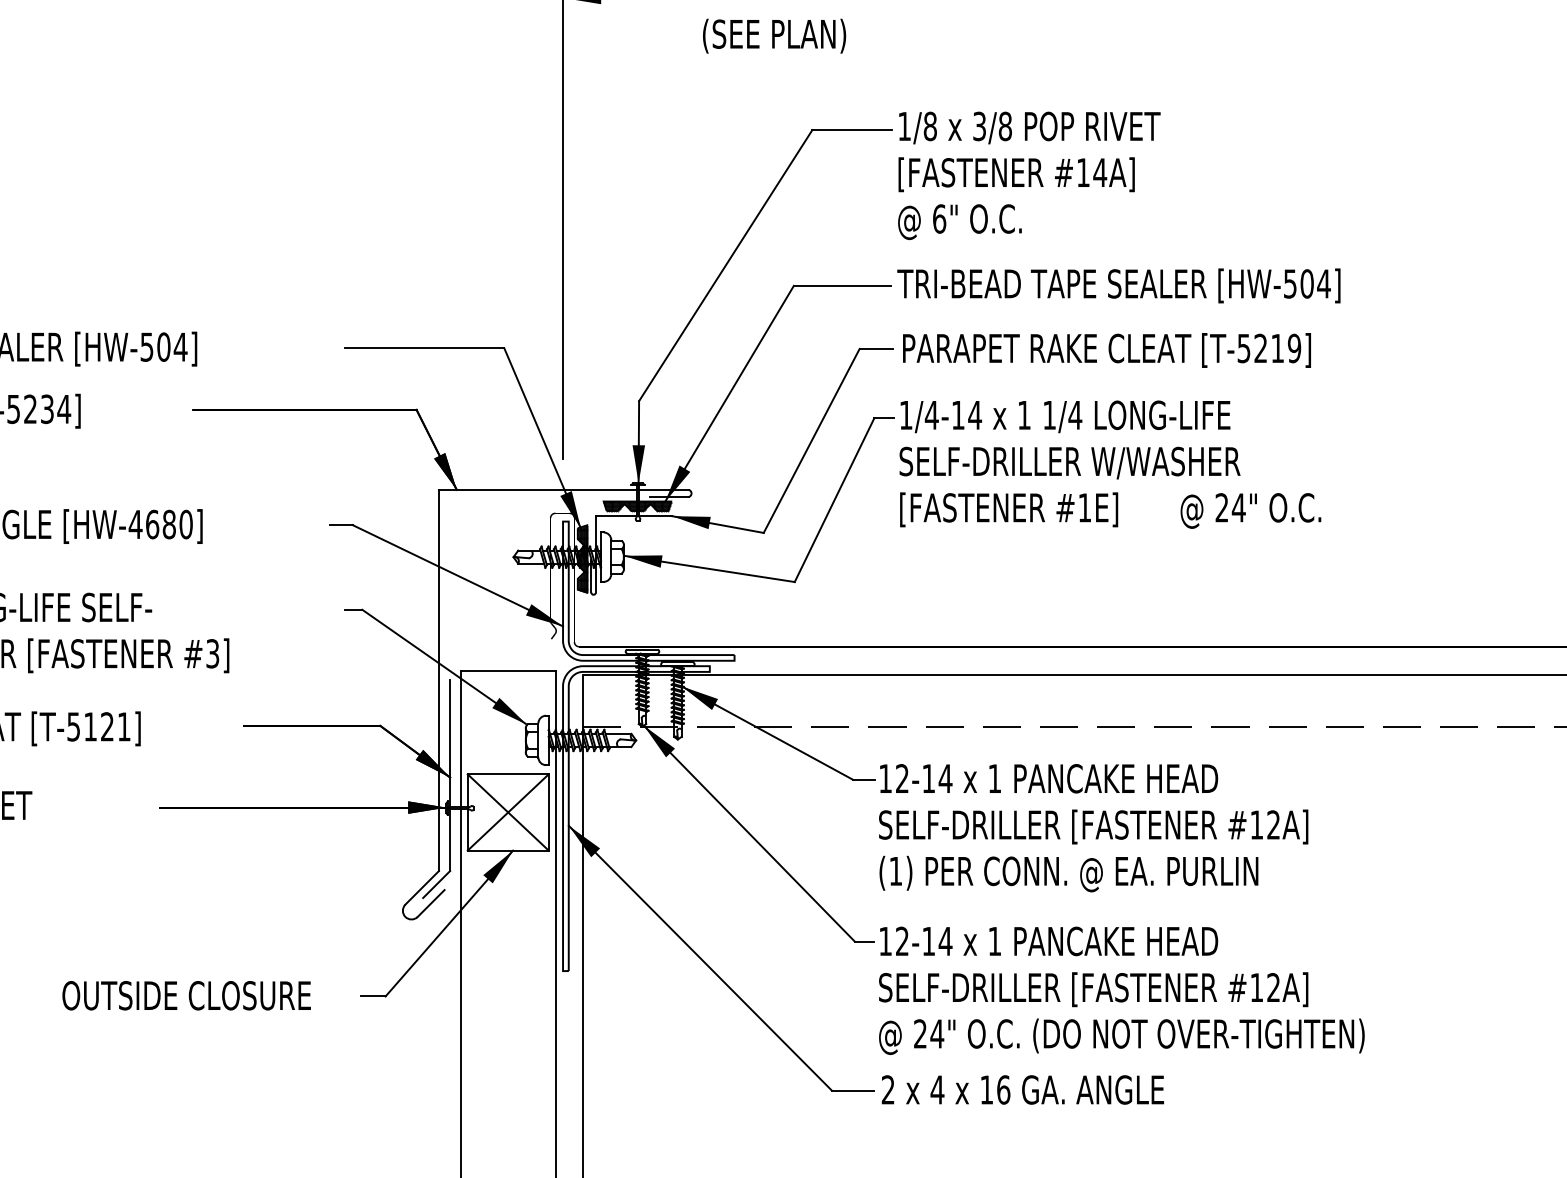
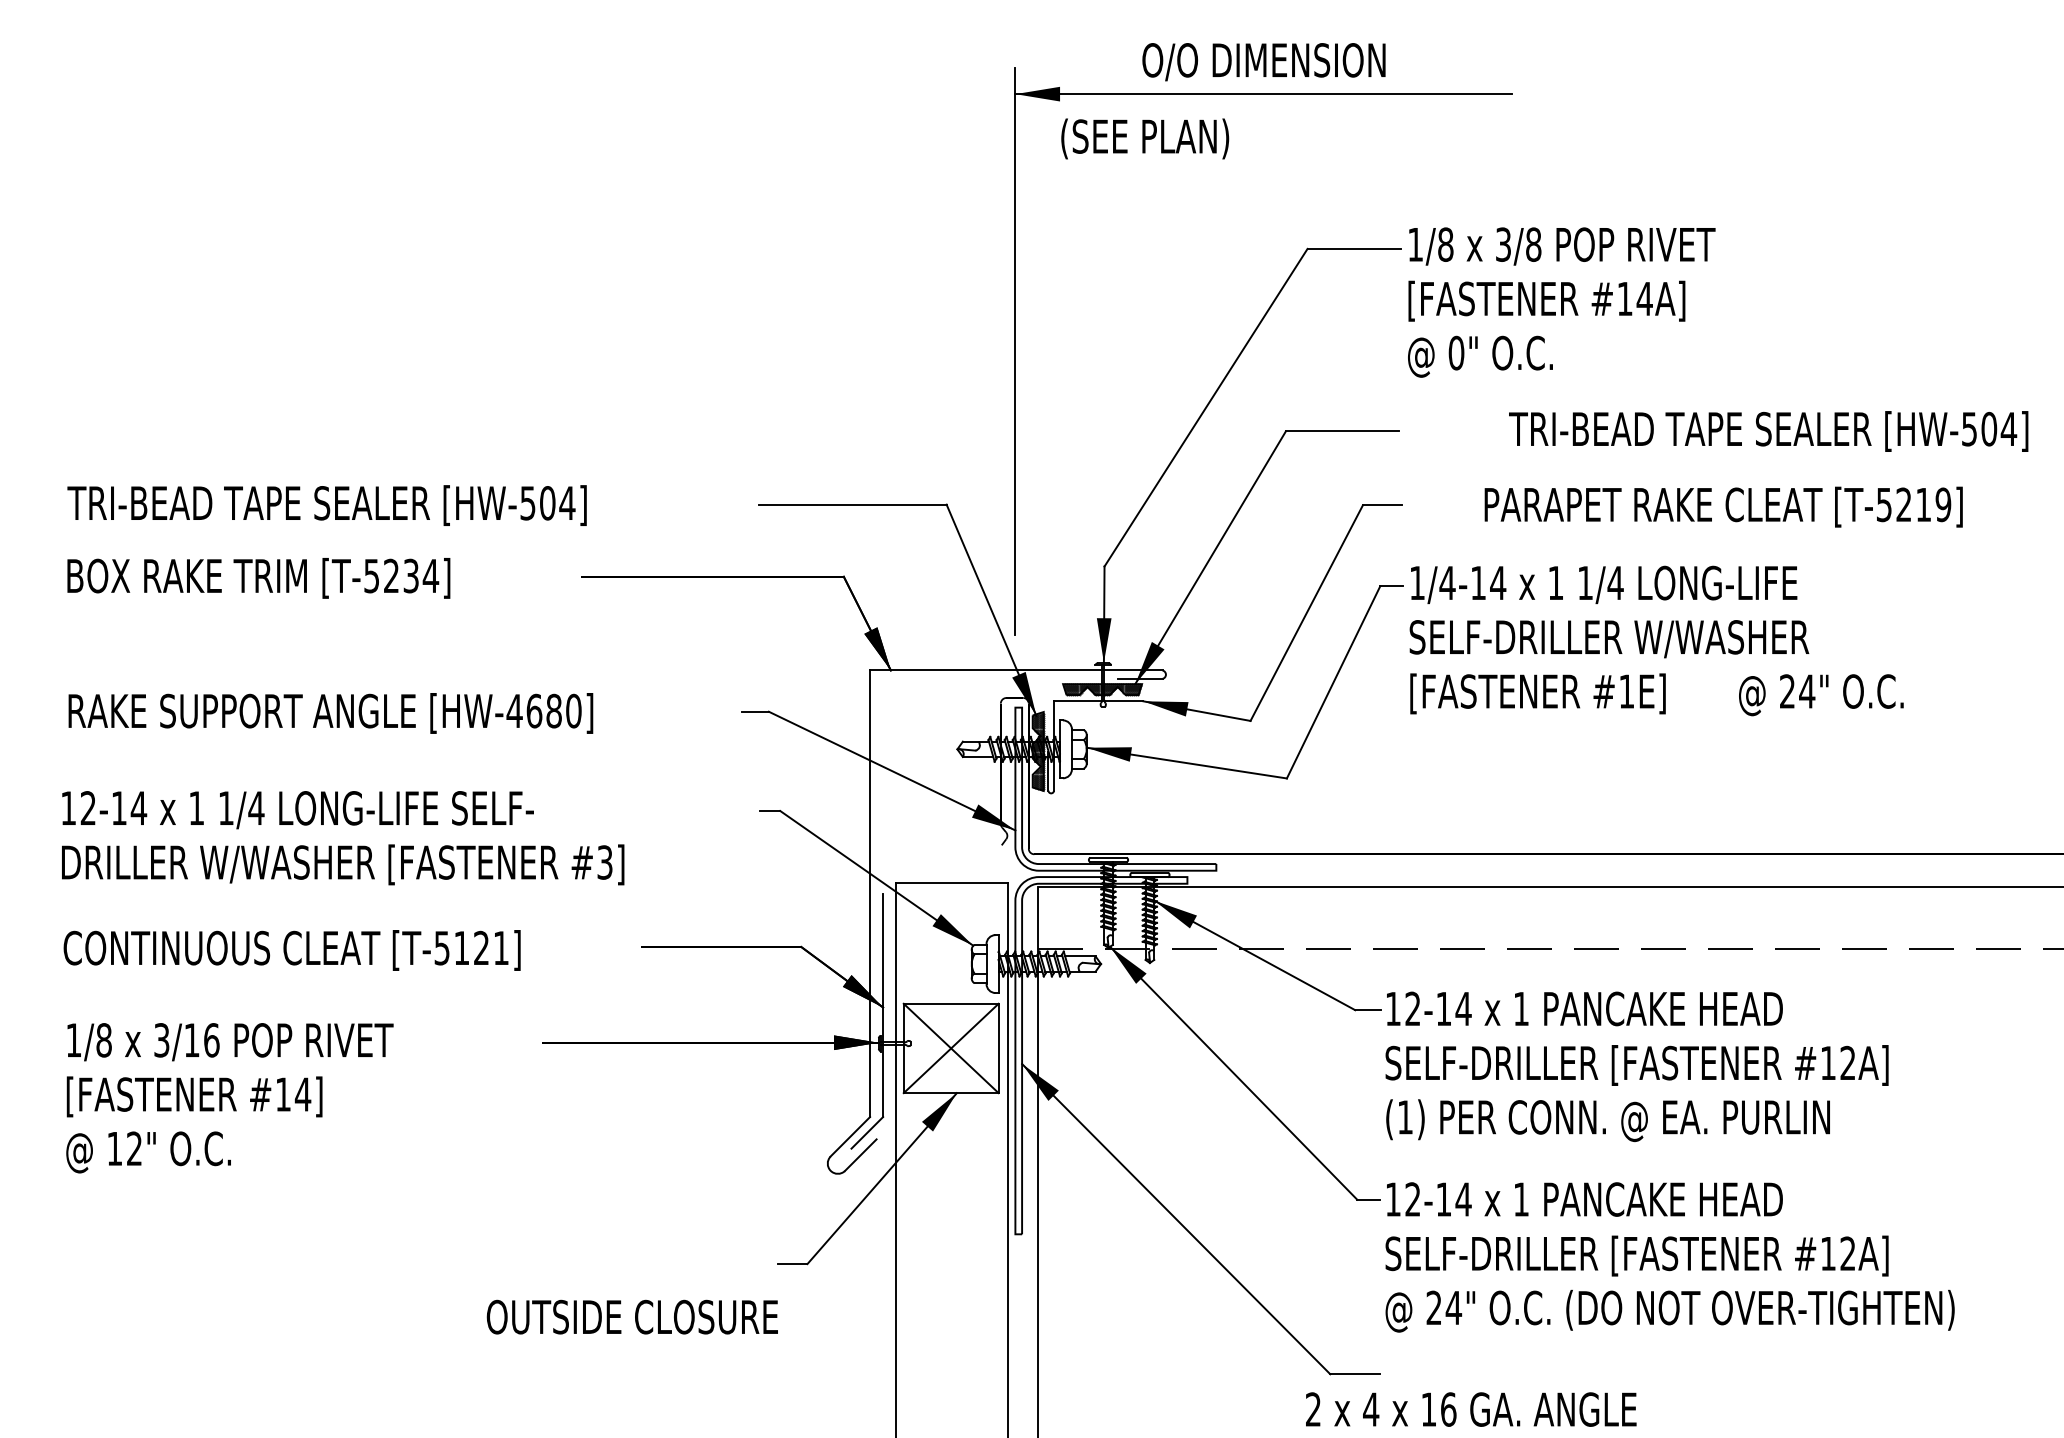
text: (774, 35) -> (1145, 138), moved
text: (939, 218) -> (1456, 352), 6" -> 0"
text: (1118, 285) -> (1768, 431), moved
text: (1106, 349) -> (1723, 506), moved
text: (185, 995) -> (631, 1316), moved
text: (1023, 1089) -> (1471, 1409), moved

